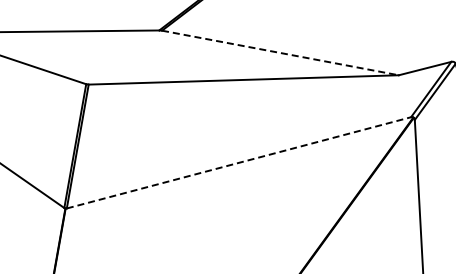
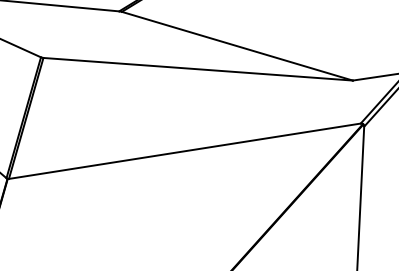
line: (280, 53) -> (237, 46), dashed -> solid
line: (239, 162) -> (185, 150), dashed -> solid

